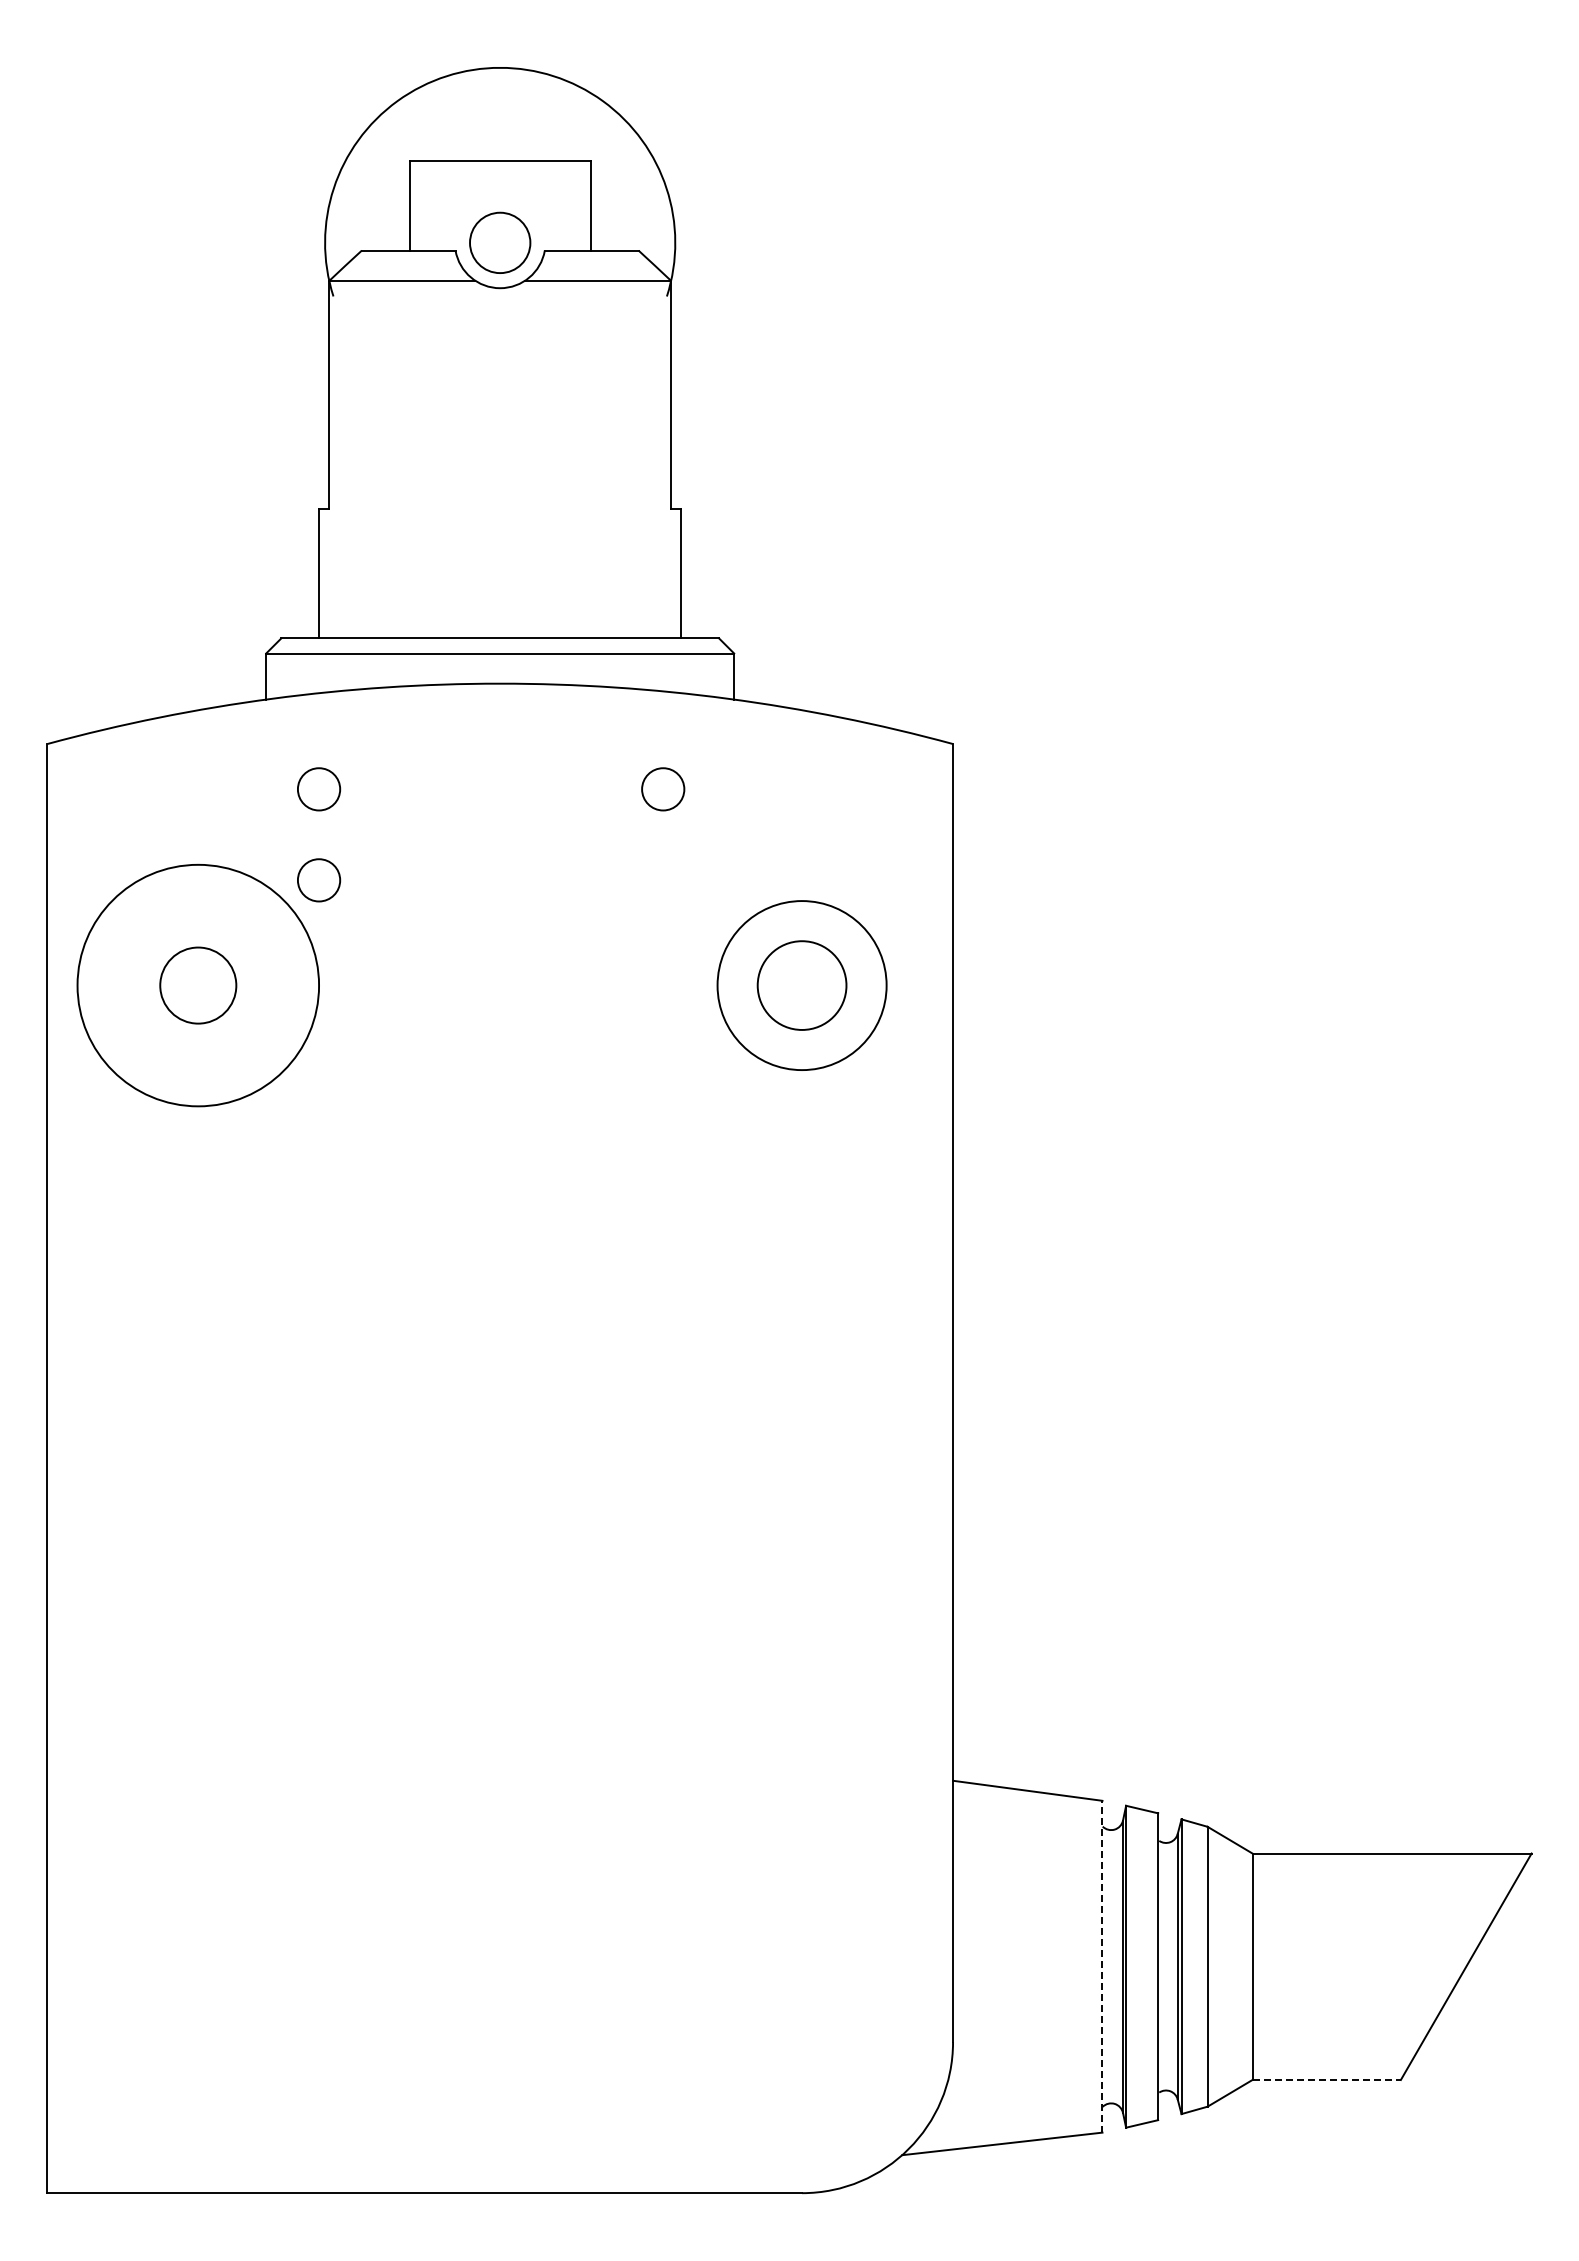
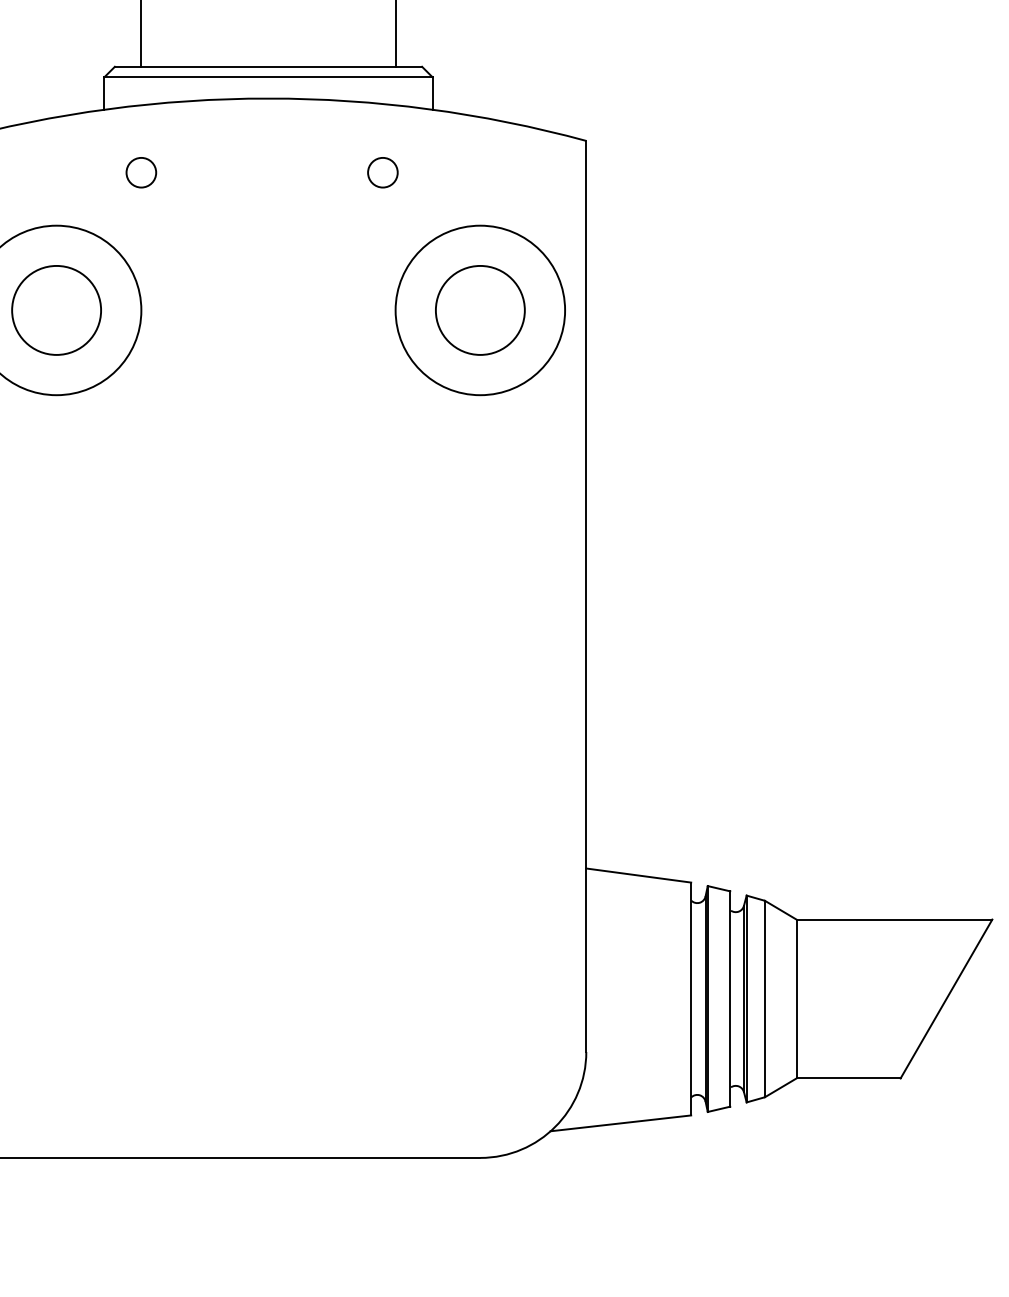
circle: (319, 880) -> (141, 236), removed
circle: (197, 985) -> (56, 310), size x1.67
circle: (801, 985) -> (479, 310), size x1.43
circle: (801, 985) -> (479, 310), size x1.43
line: (1102, 1966) -> (691, 998), dashed -> solid
line: (1327, 2079) -> (849, 1078), dashed -> solid

